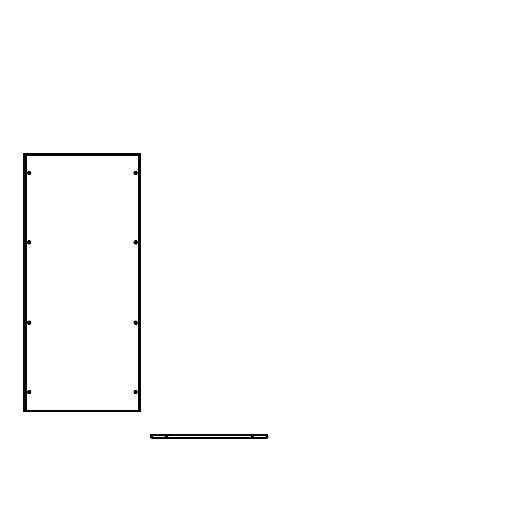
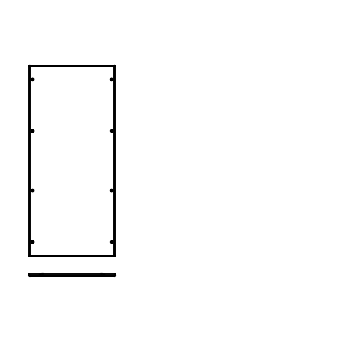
line: (209, 435) -> (72, 274), moved

